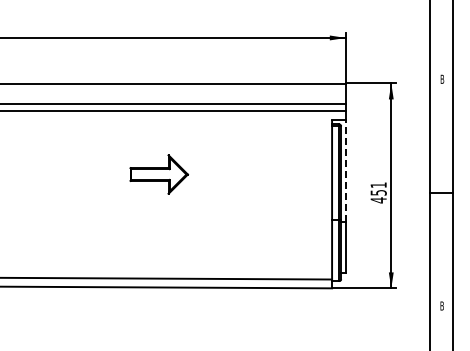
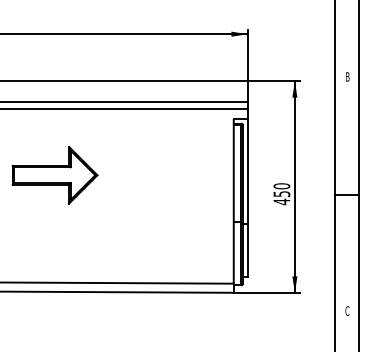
line: (345, 170) -> (247, 171), dashed -> solid
part: (159, 174) -> (55, 175), size x1.43
text: (378, 185) -> (281, 186), 451 -> 450
text: (442, 305) -> (347, 310), B -> C

